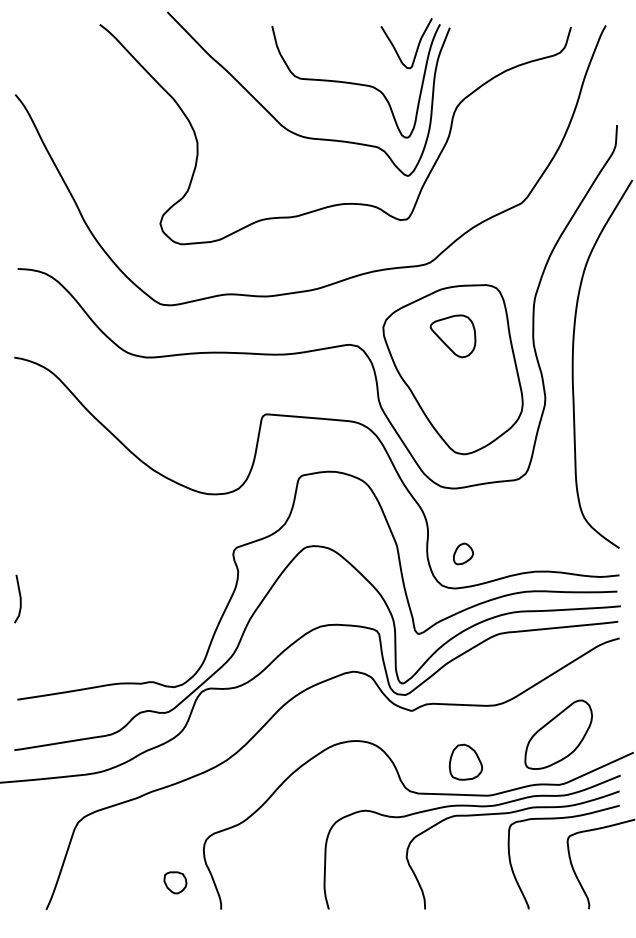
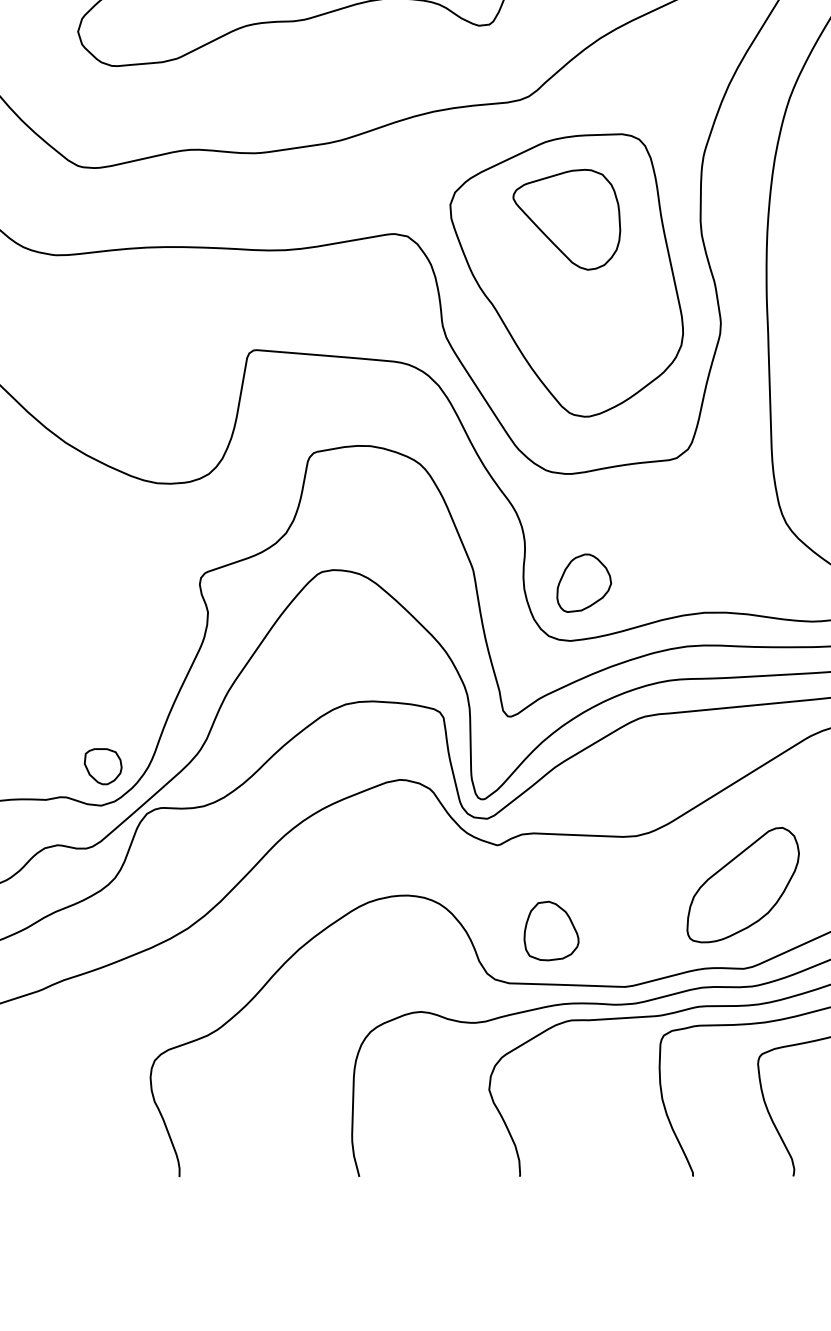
part: (452, 336) -> (565, 220), size x1.43
part: (463, 553) -> (584, 582), size x1.67
part: (465, 761) -> (550, 929), moved
part: (175, 882) -> (103, 766), moved

